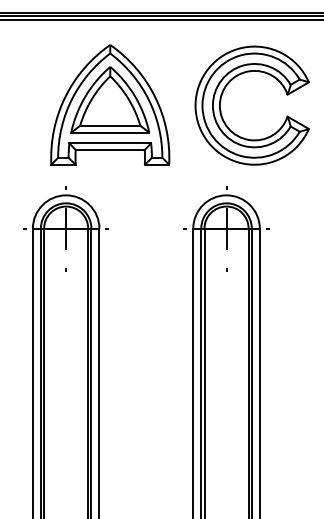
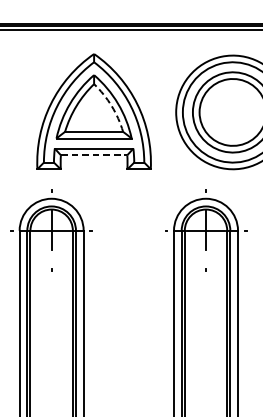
arc: (128, 99) -> (111, 106), solid -> dashed
line: (110, 150) -> (94, 155), solid -> dashed

